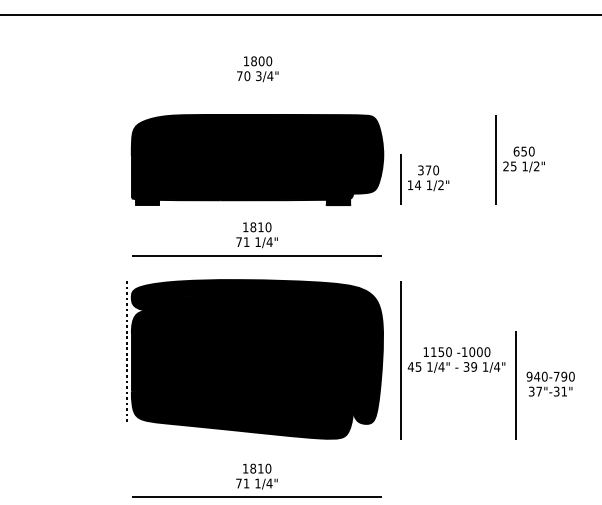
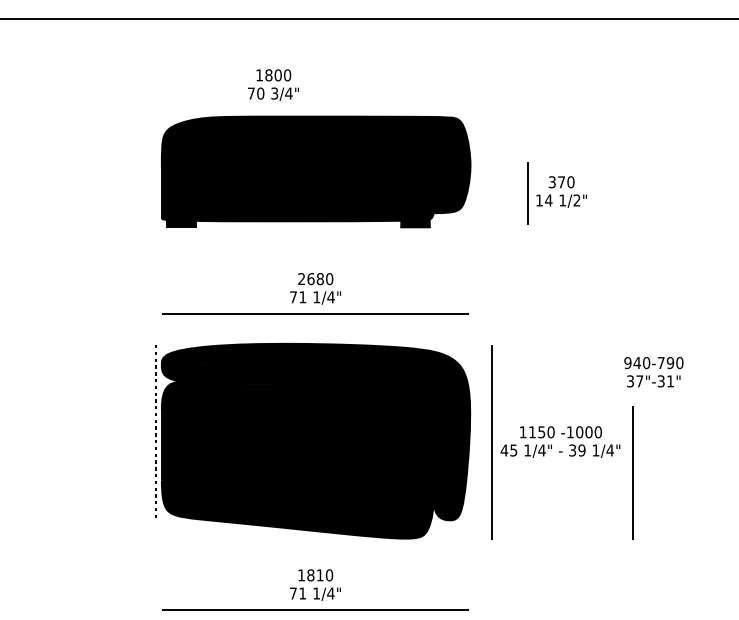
text: (257, 69) -> (273, 85), moved
part: (519, 159) -> (637, 195), removed
part: (257, 160) -> (316, 172), moved
part: (424, 179) -> (556, 193), moved
text: (252, 227) -> (309, 279), 1810 -> 2680
text: (550, 383) -> (653, 371), moved

